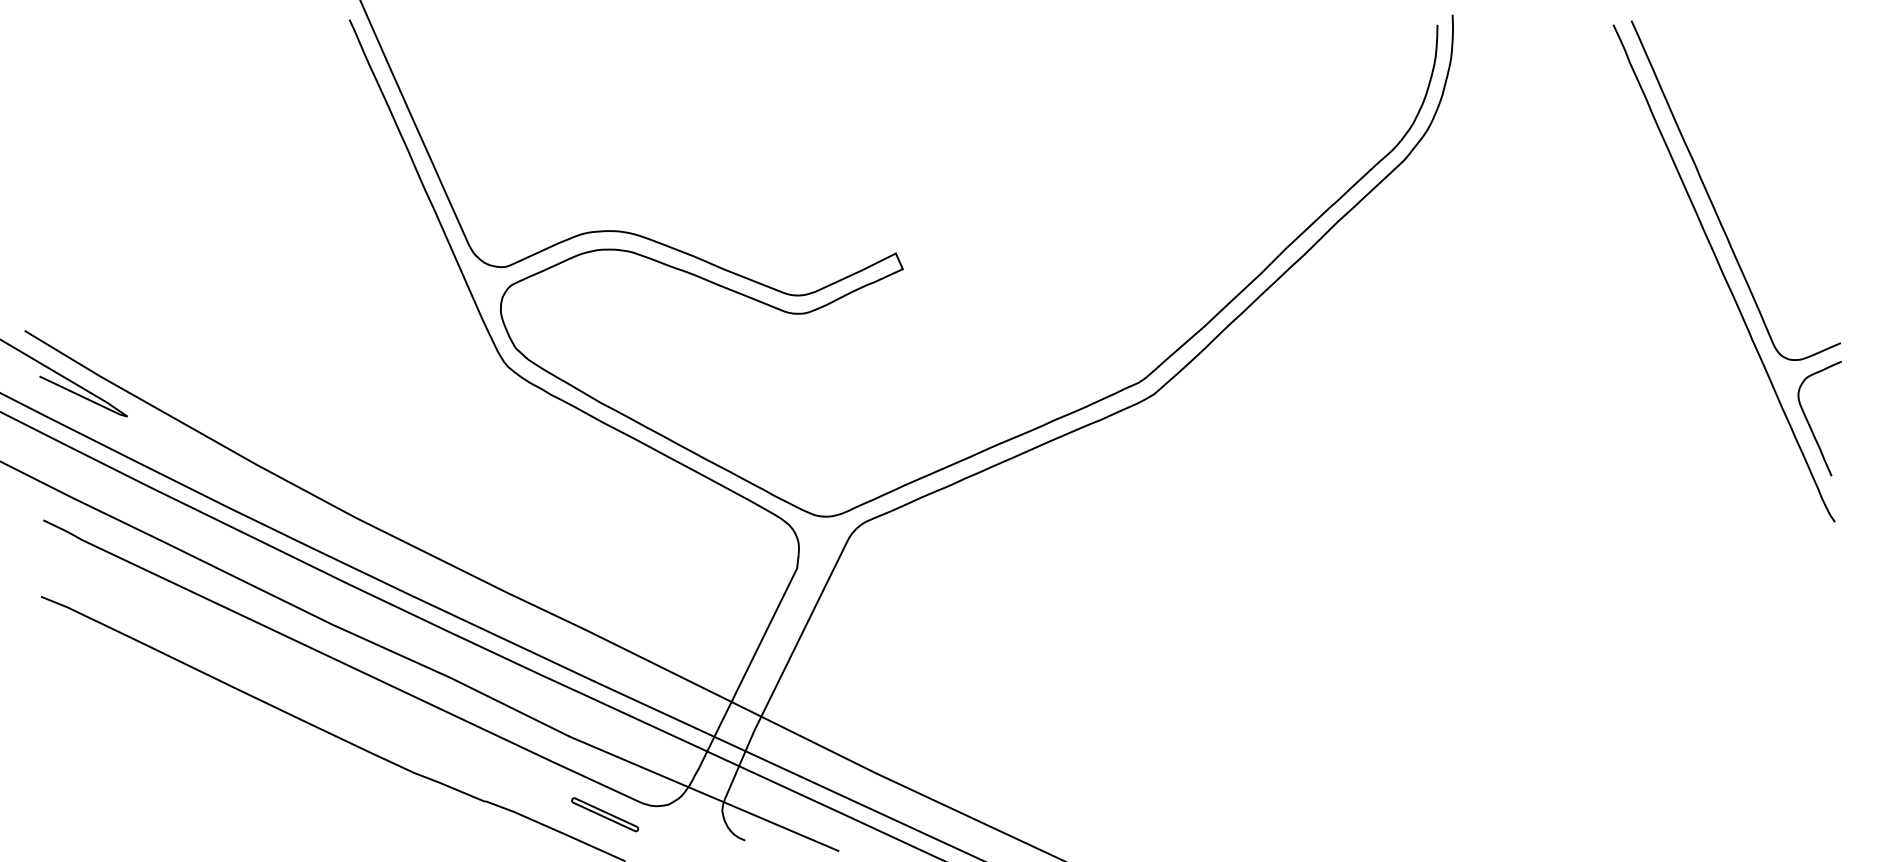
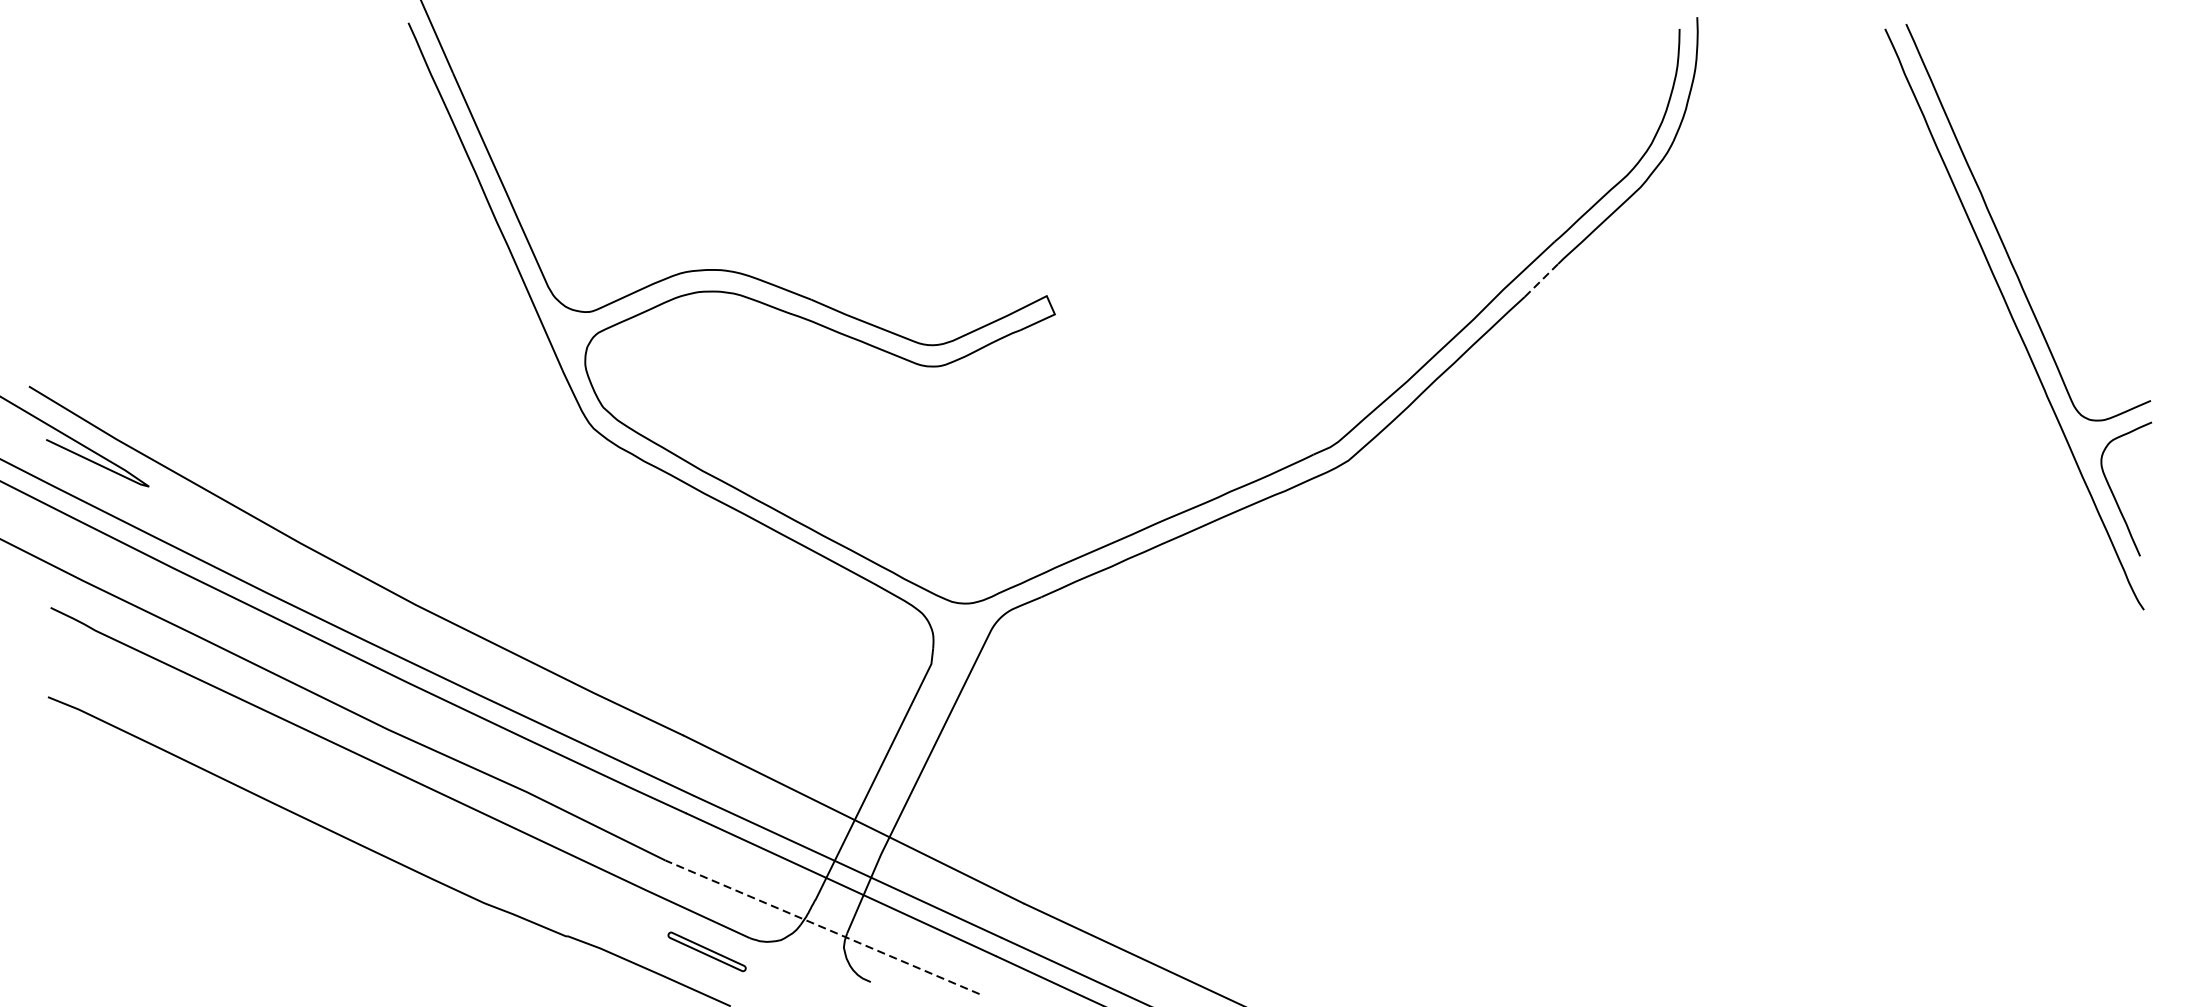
line: (1319, 239) -> (1541, 279), solid -> dashed
line: (703, 793) -> (821, 927), solid -> dashed

